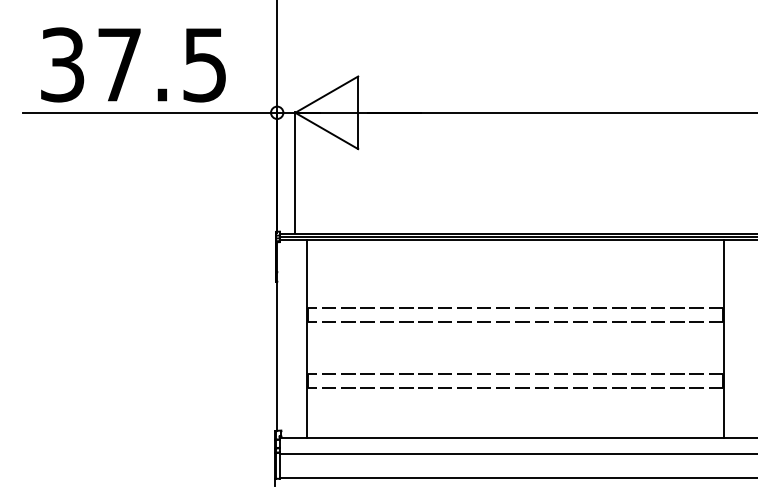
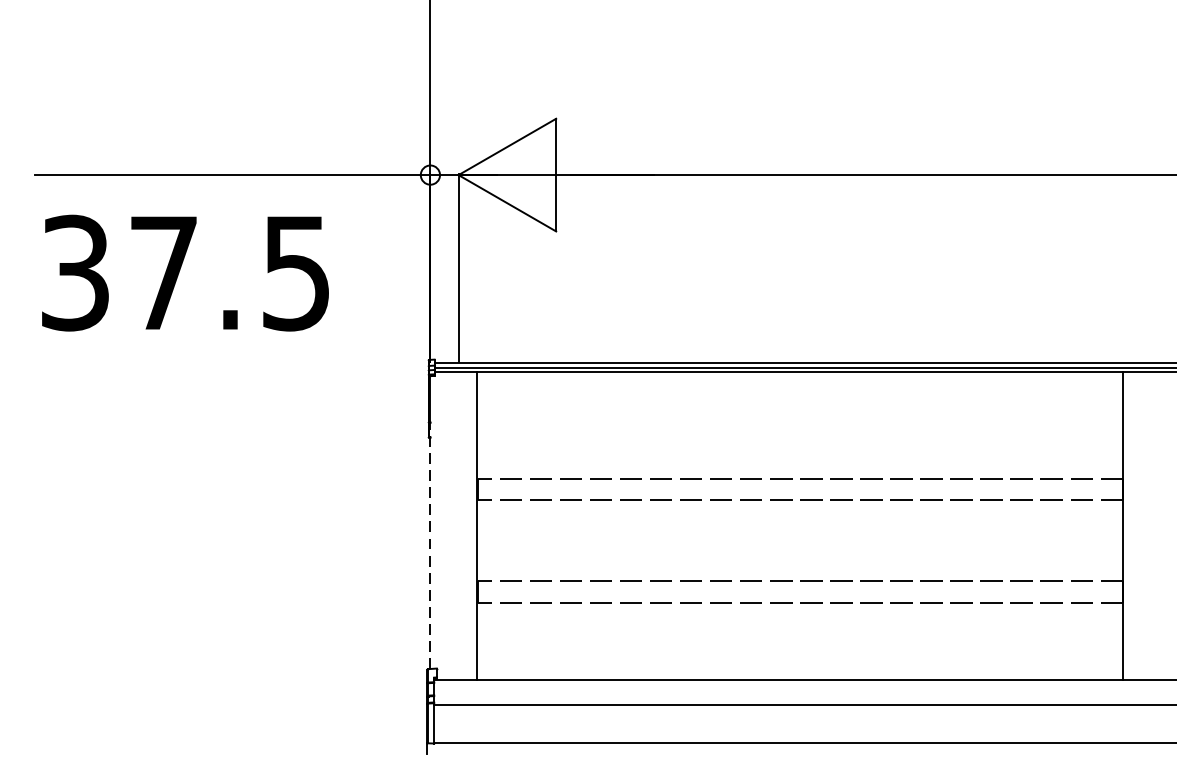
text: (133, 64) -> (185, 272), moved
line: (277, 351) -> (430, 545), solid -> dashed

